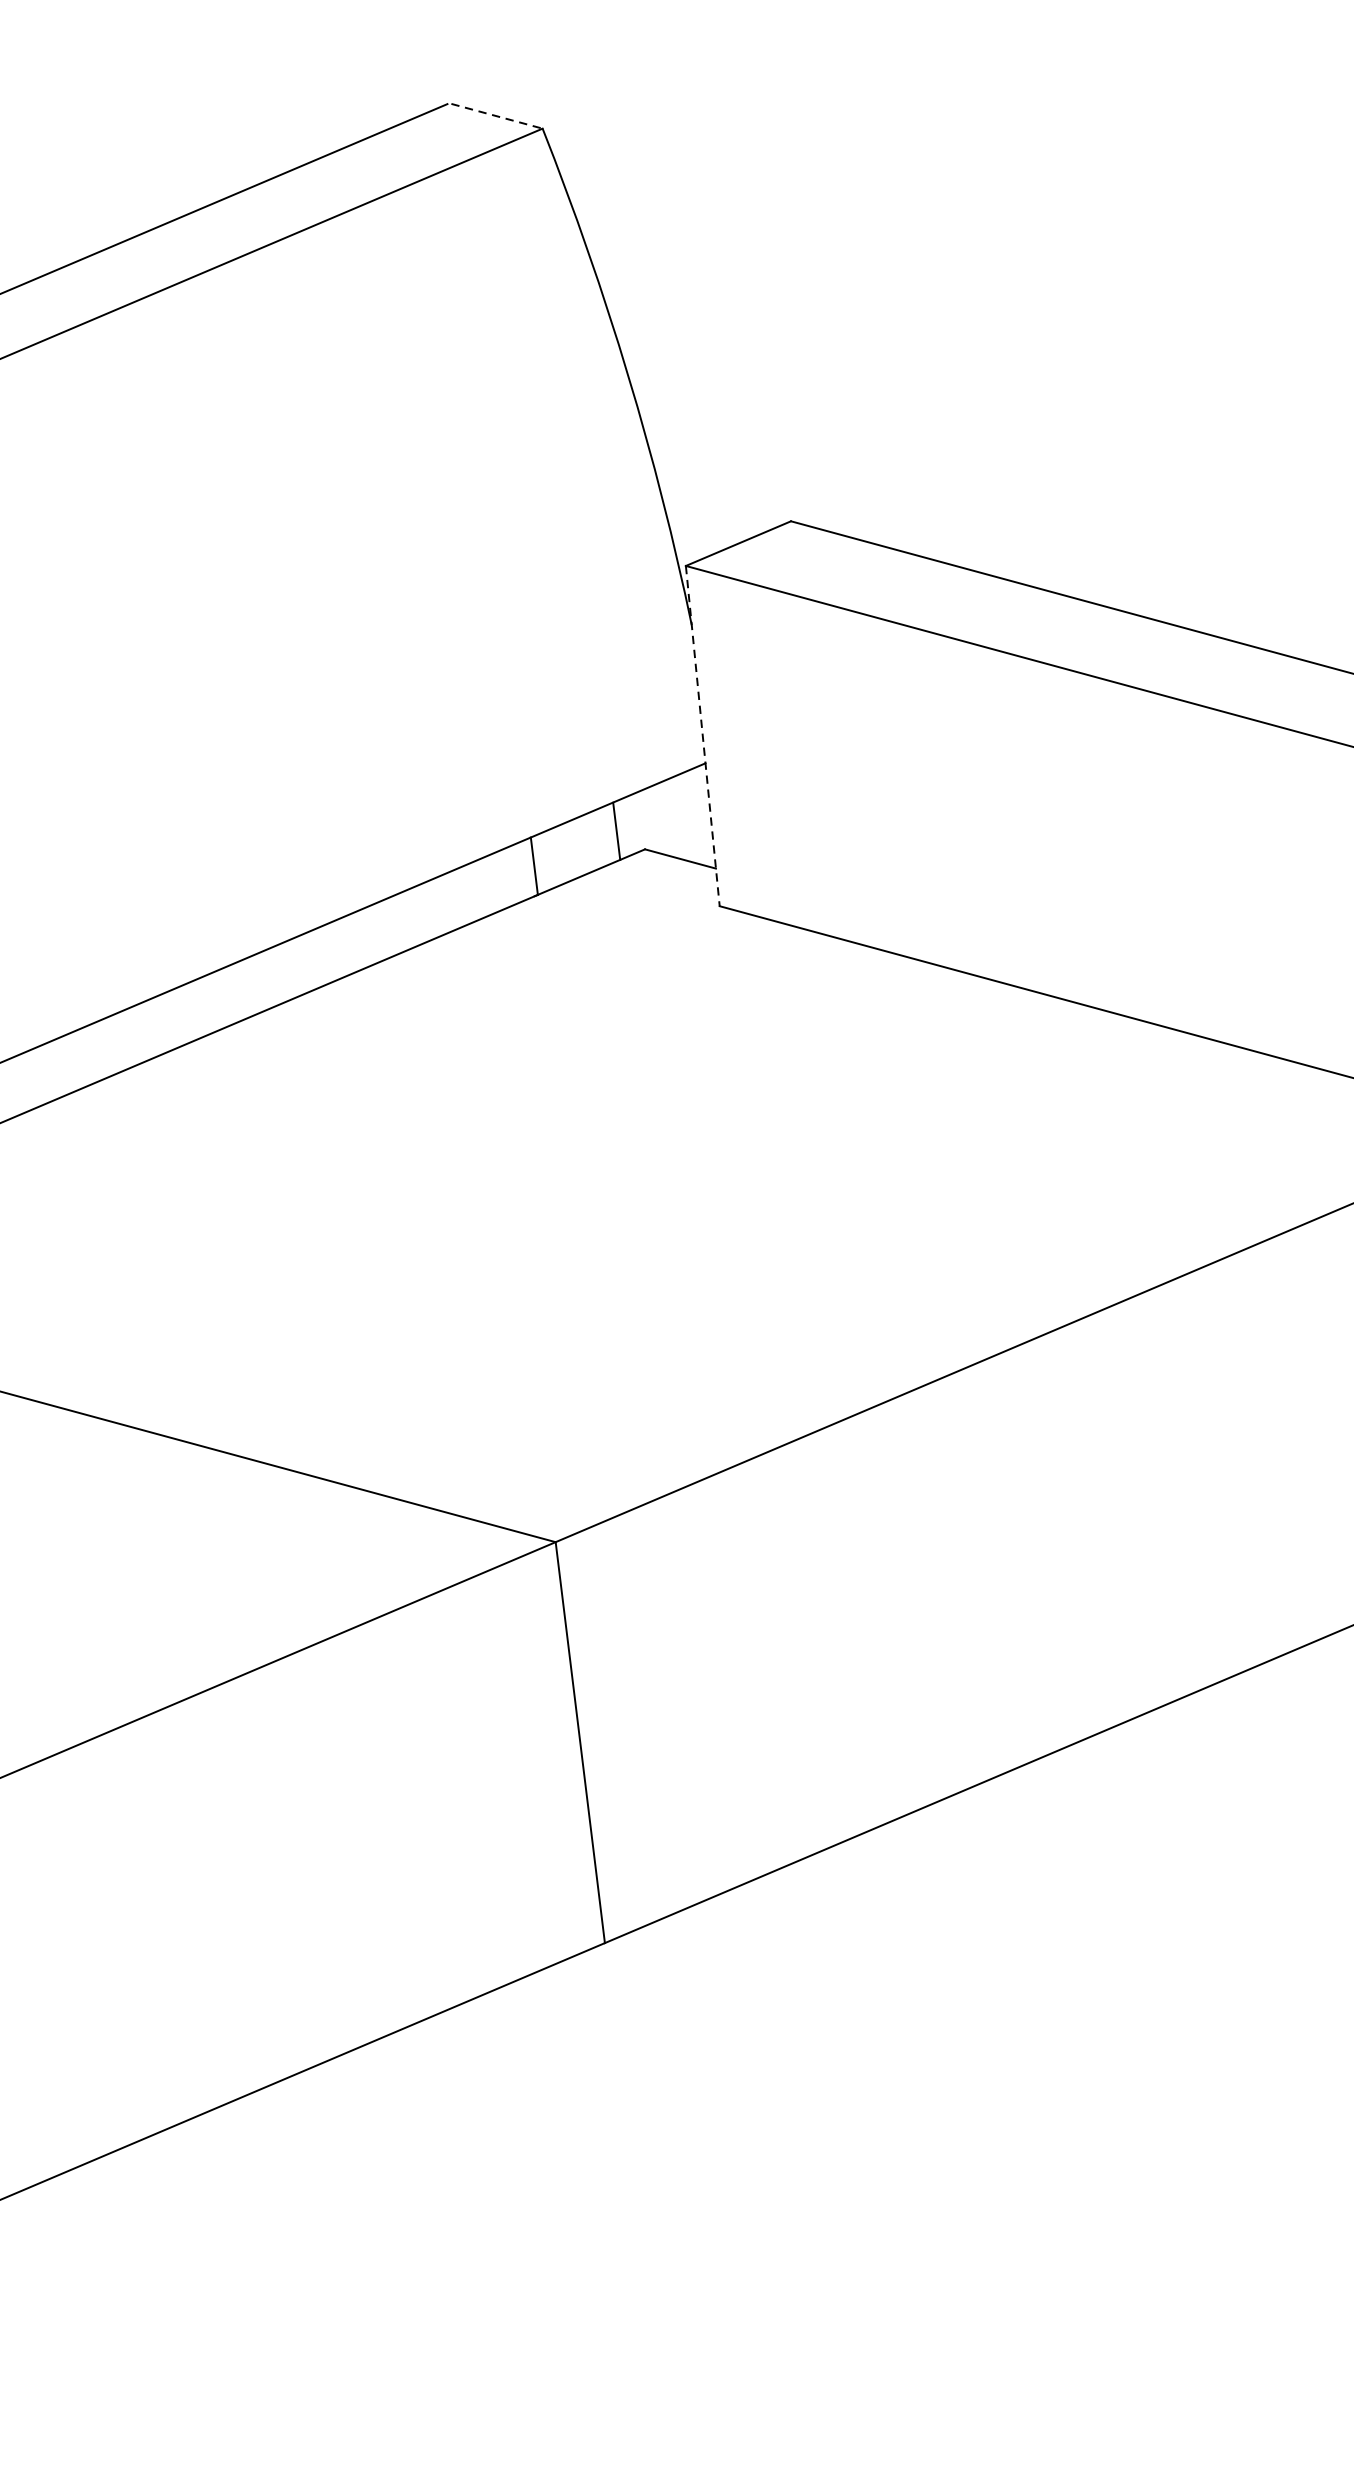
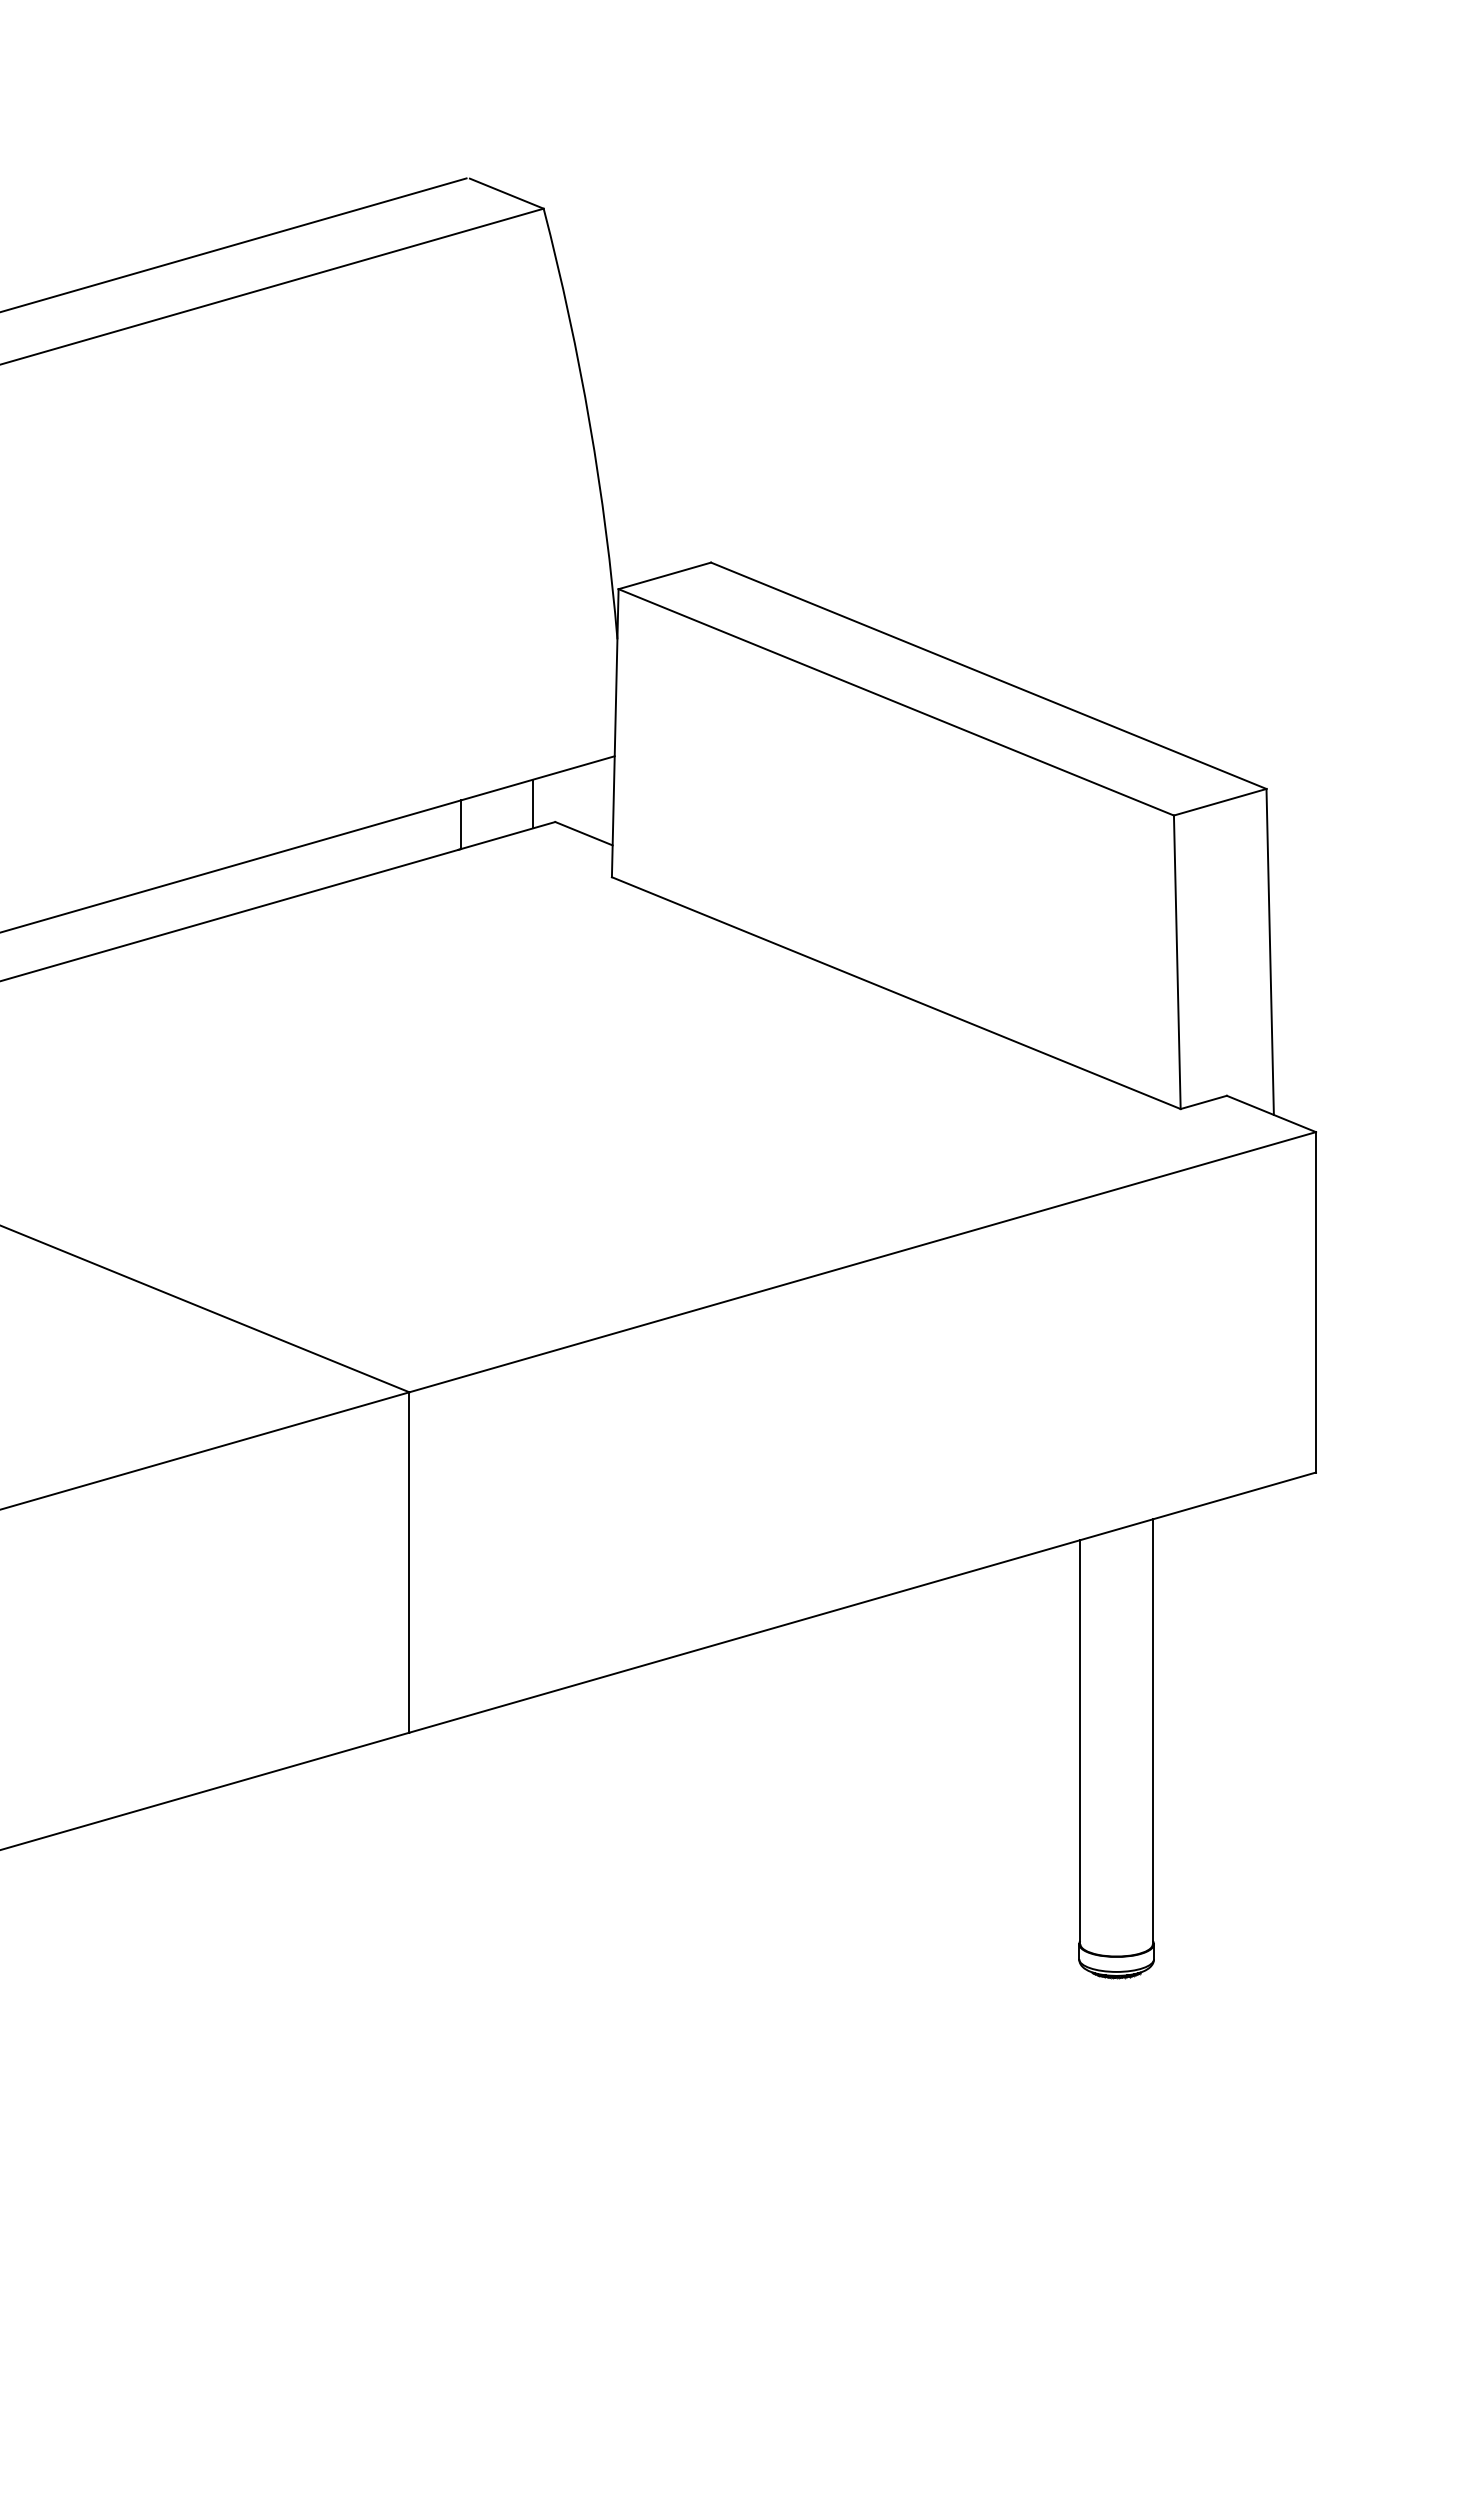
line: (496, 116) -> (506, 193), dashed -> solid
line: (703, 736) -> (615, 733), dashed -> solid

